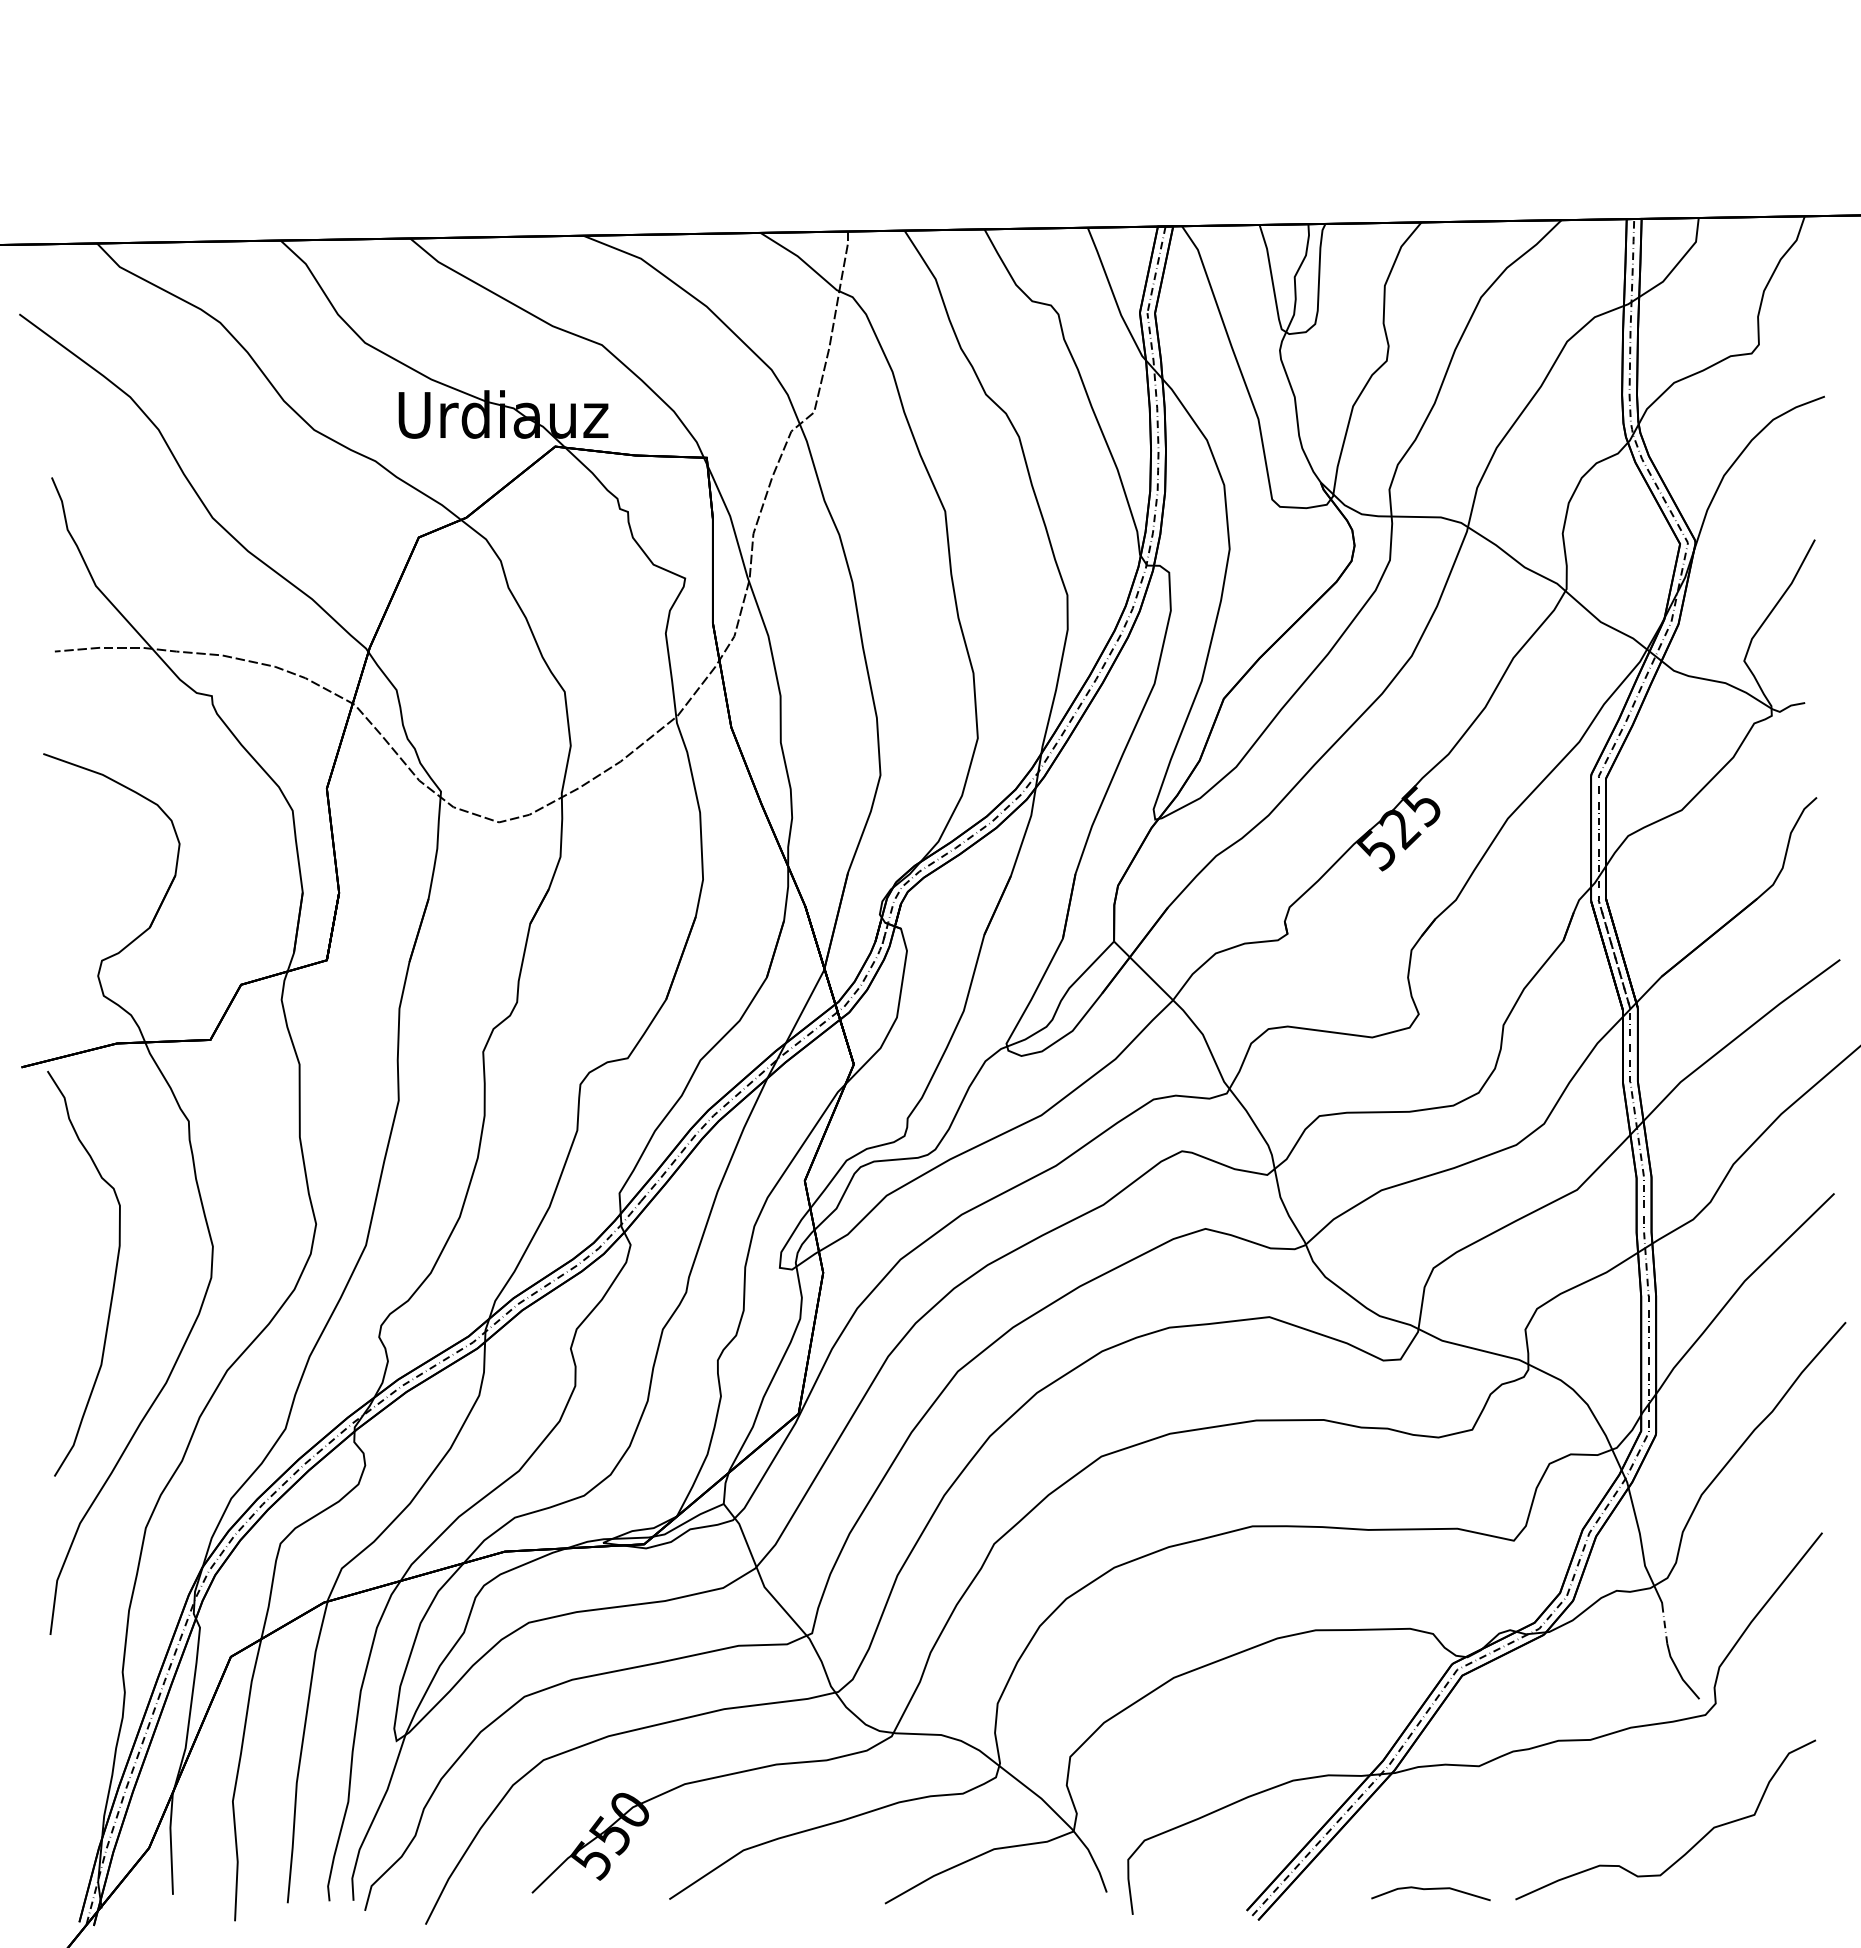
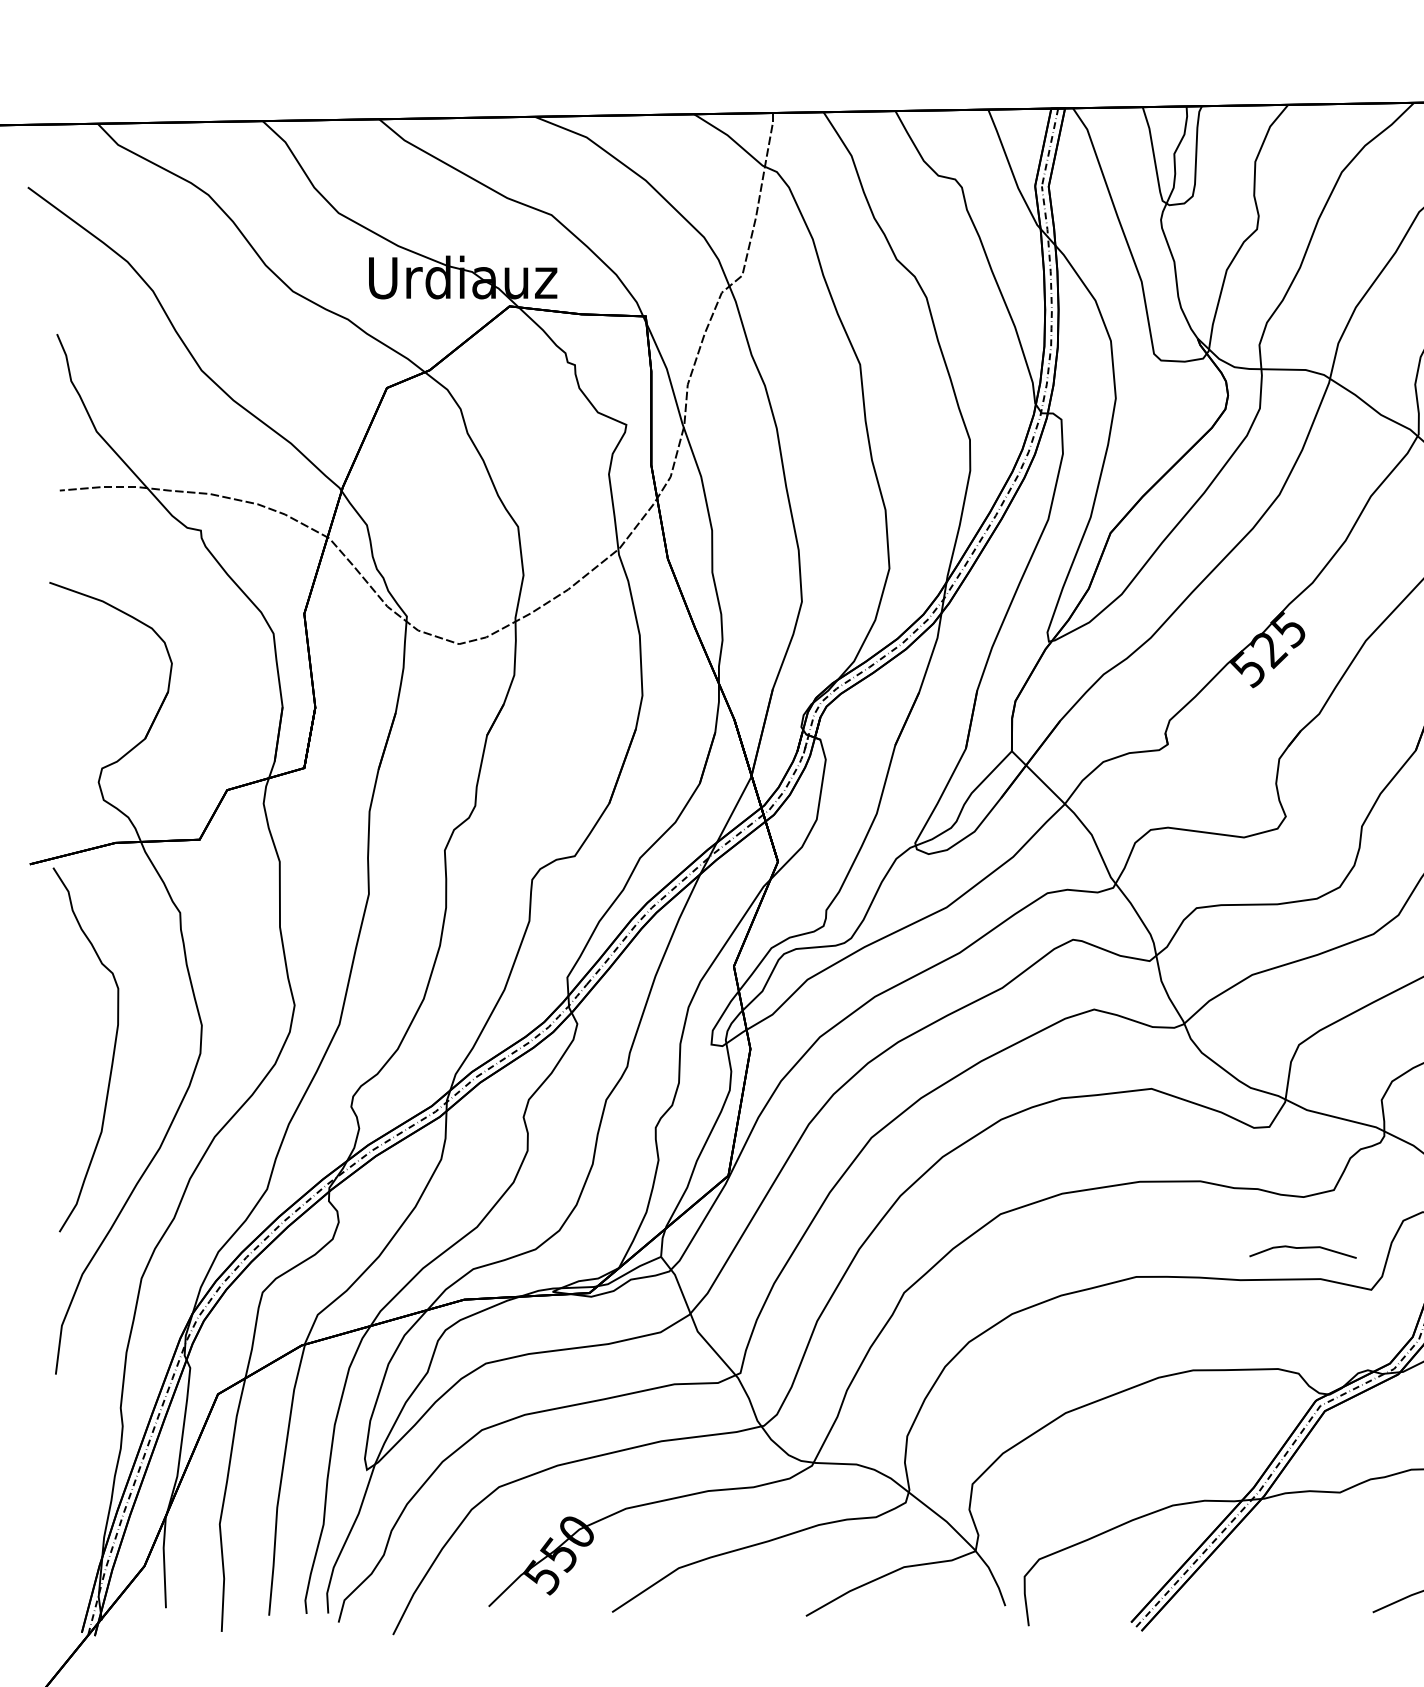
curve: (1430, 1889) -> (1302, 1248), moved

